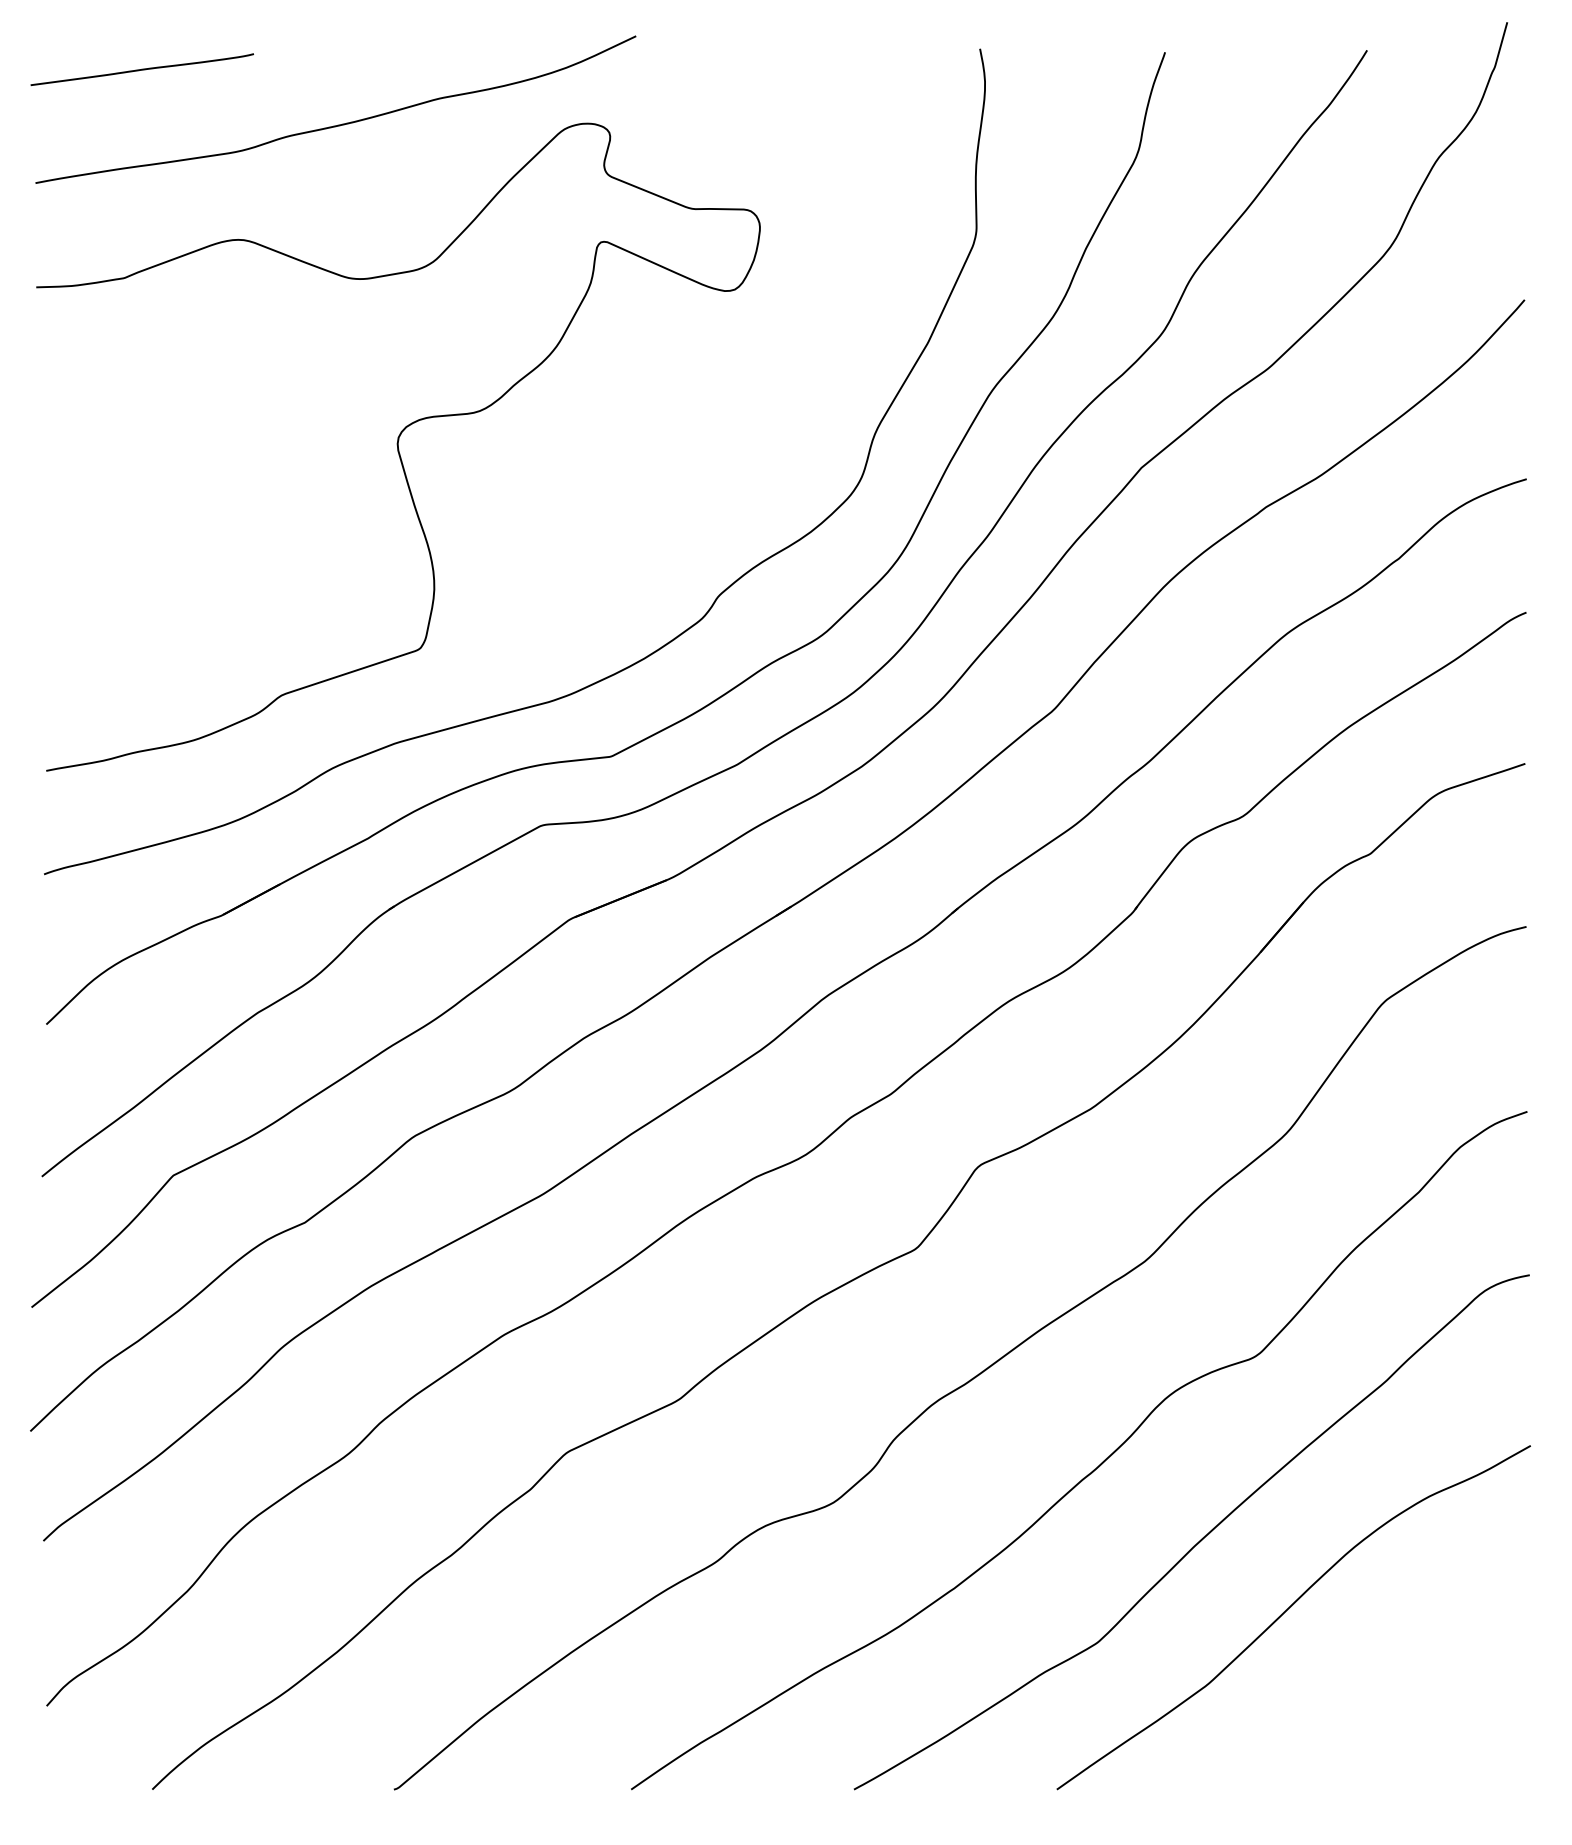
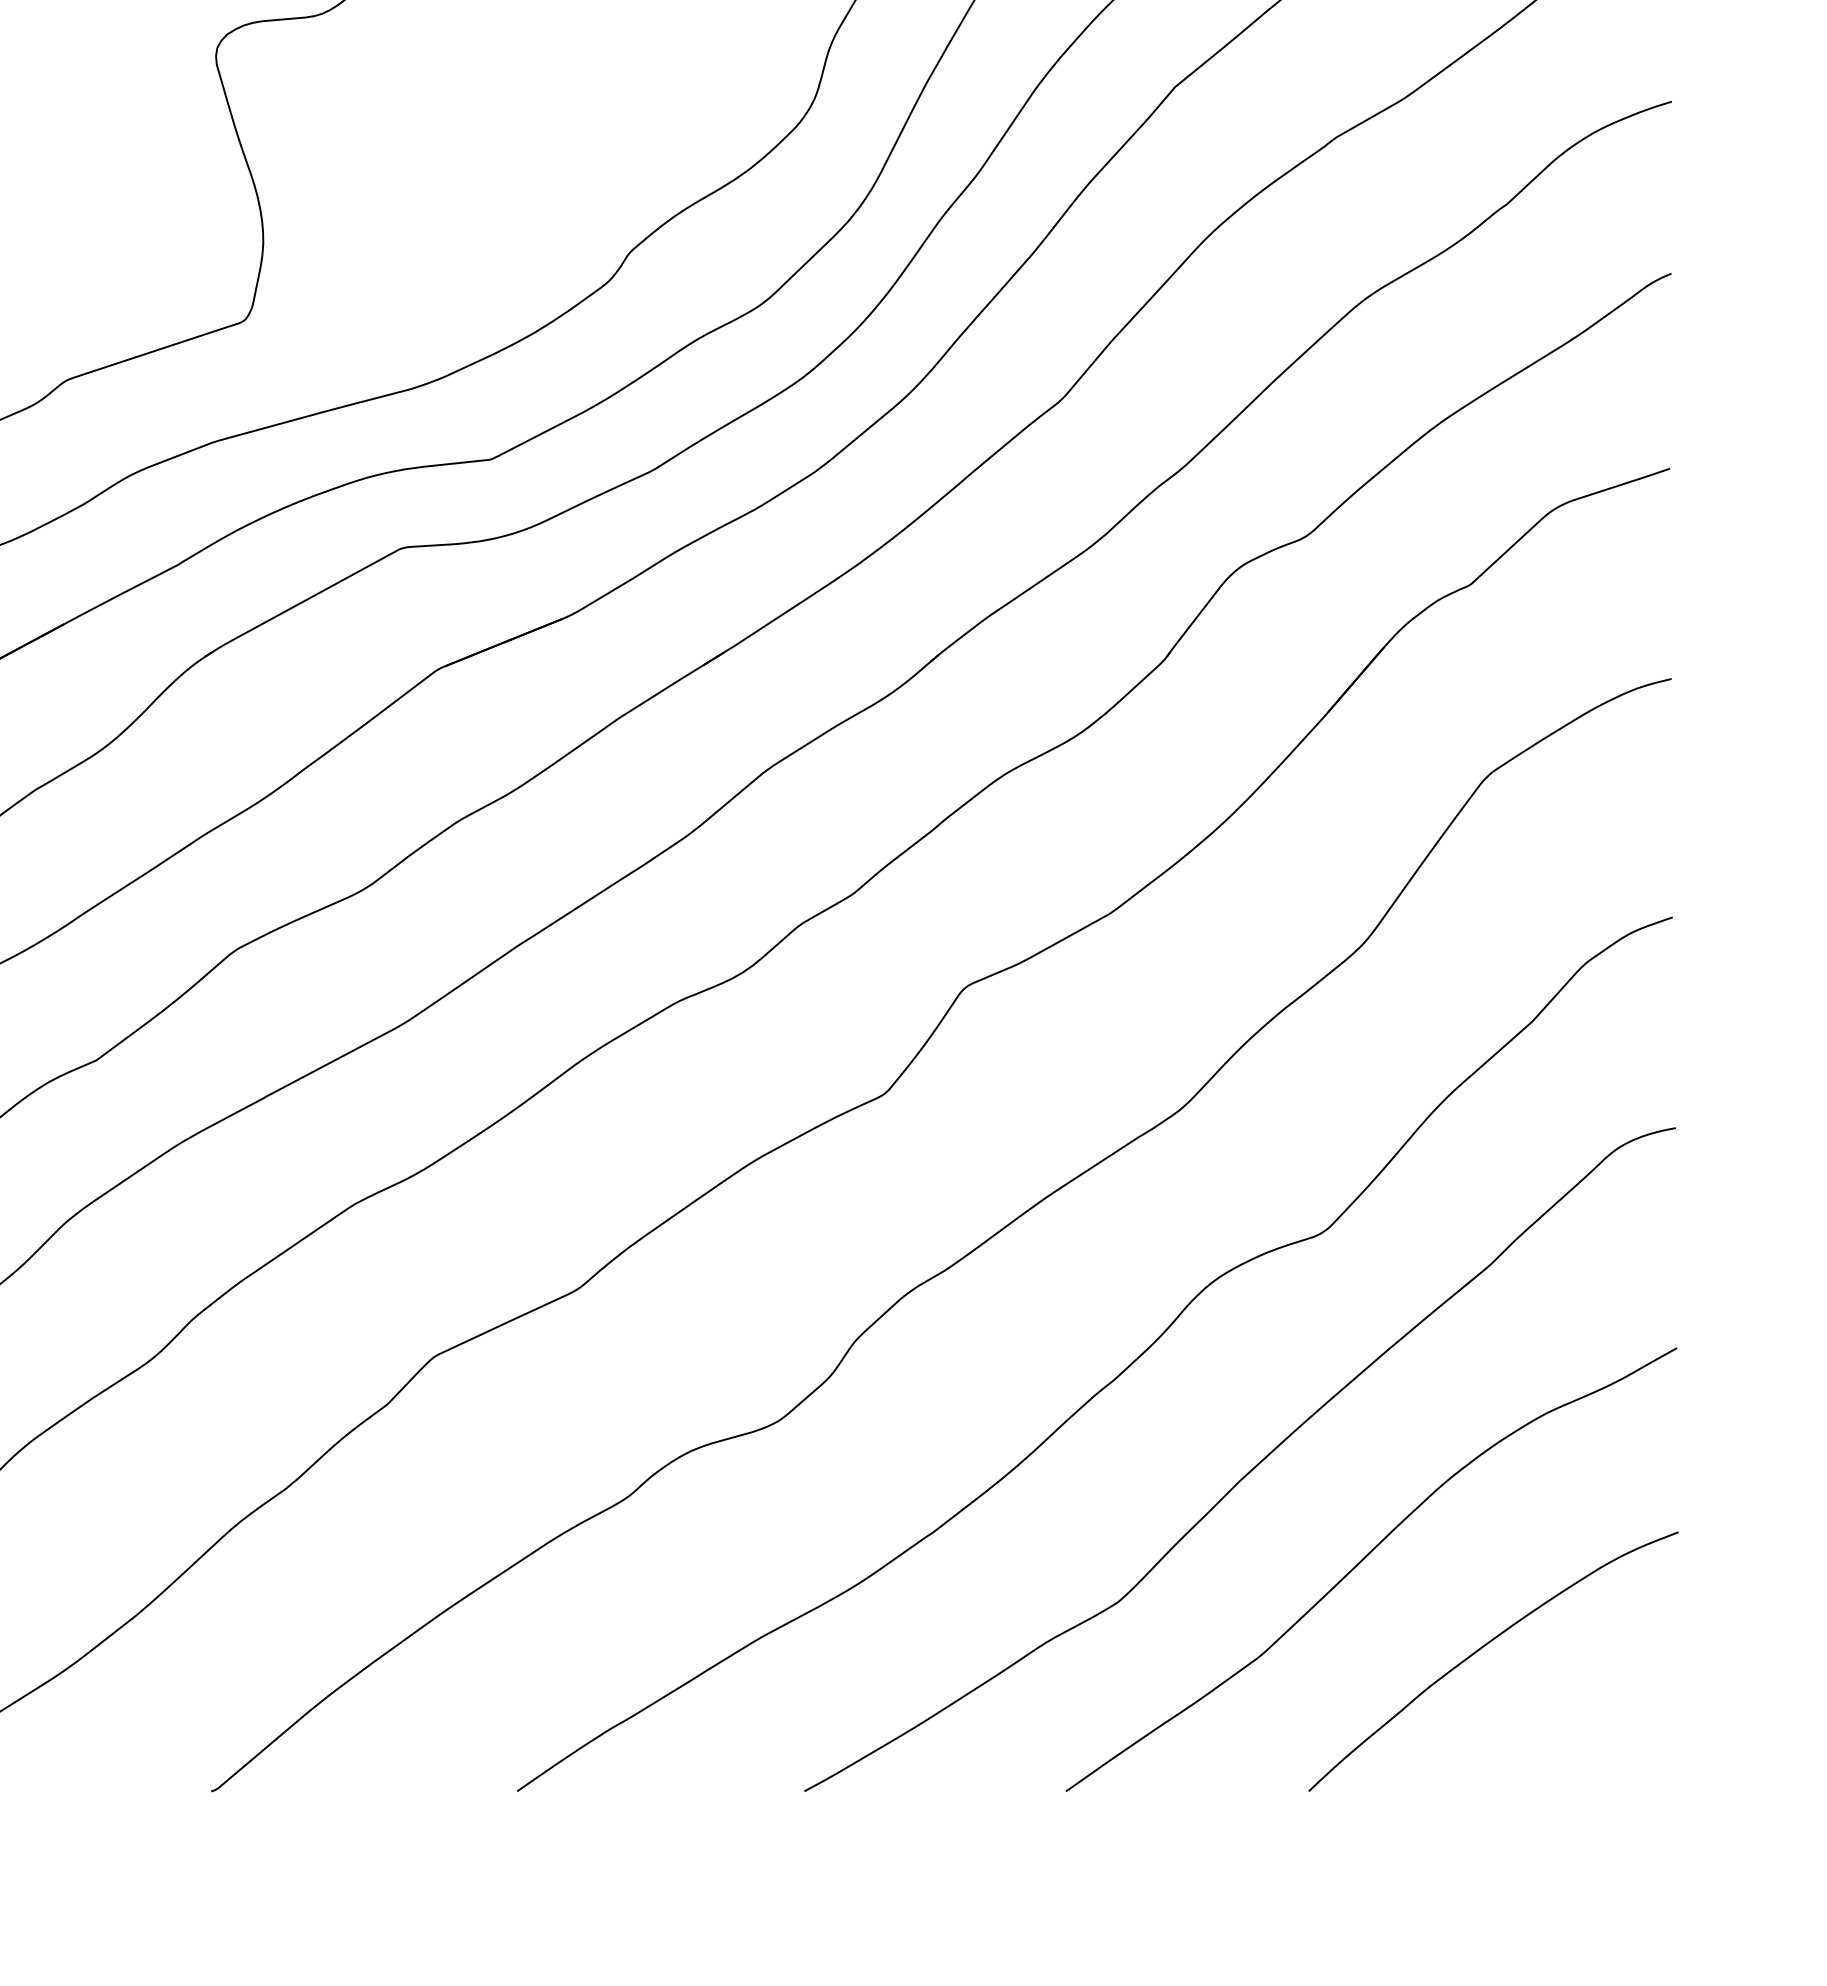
curve: (1379, 1679) -> (1481, 1649), added

